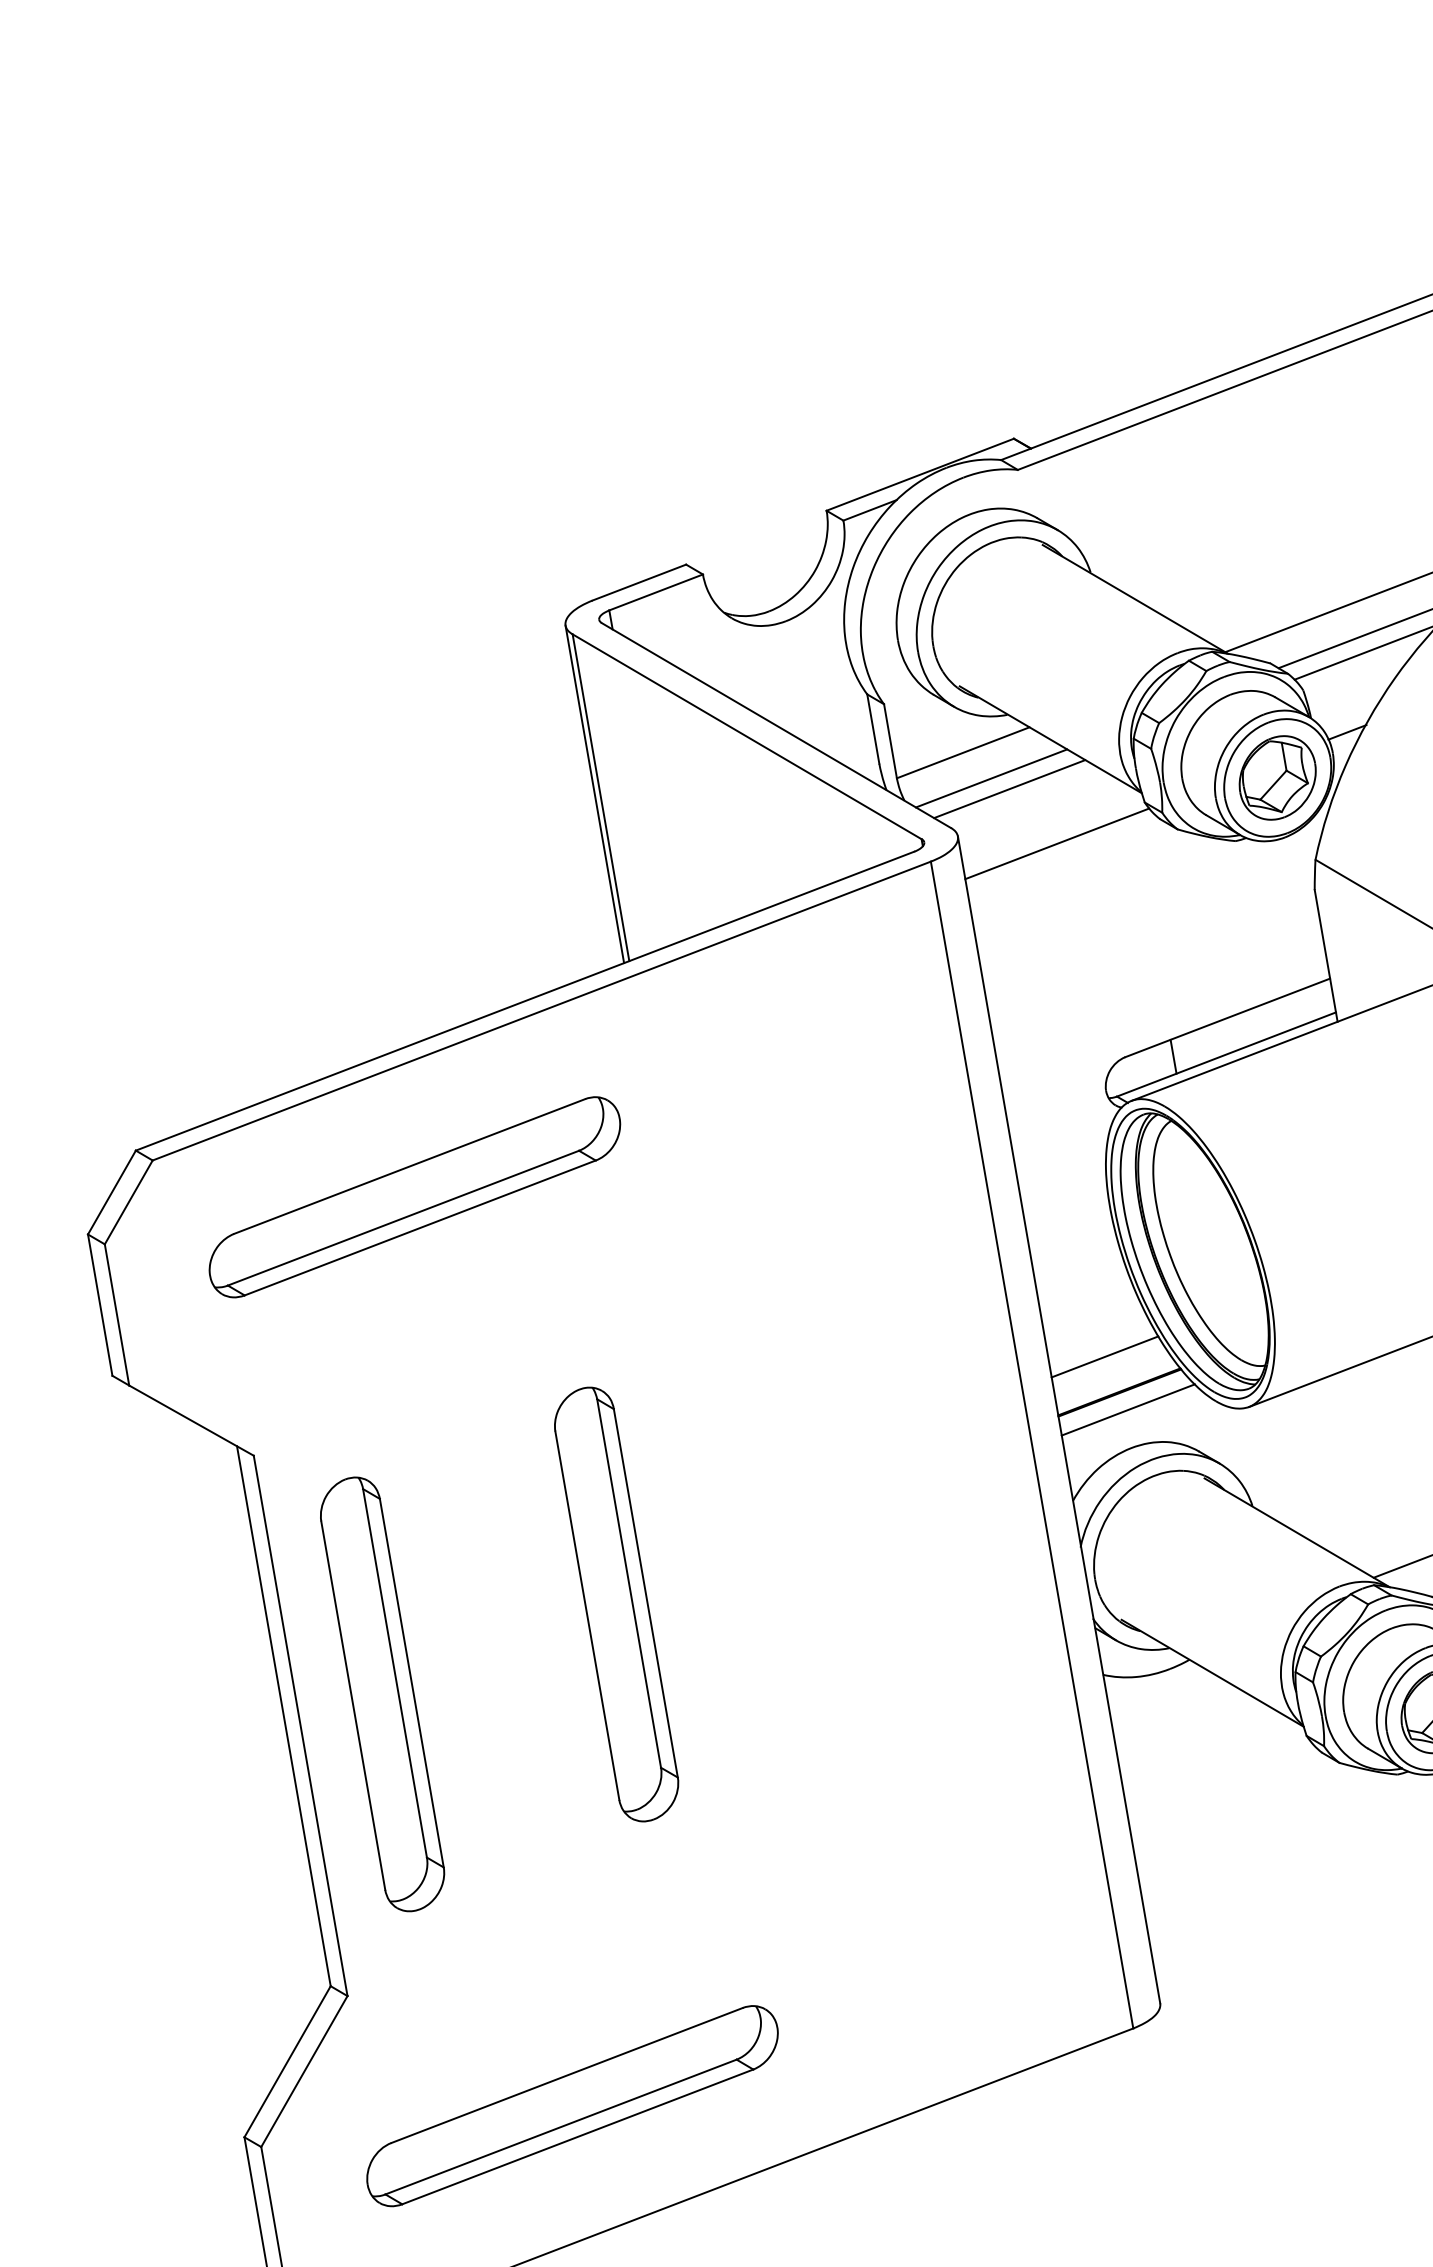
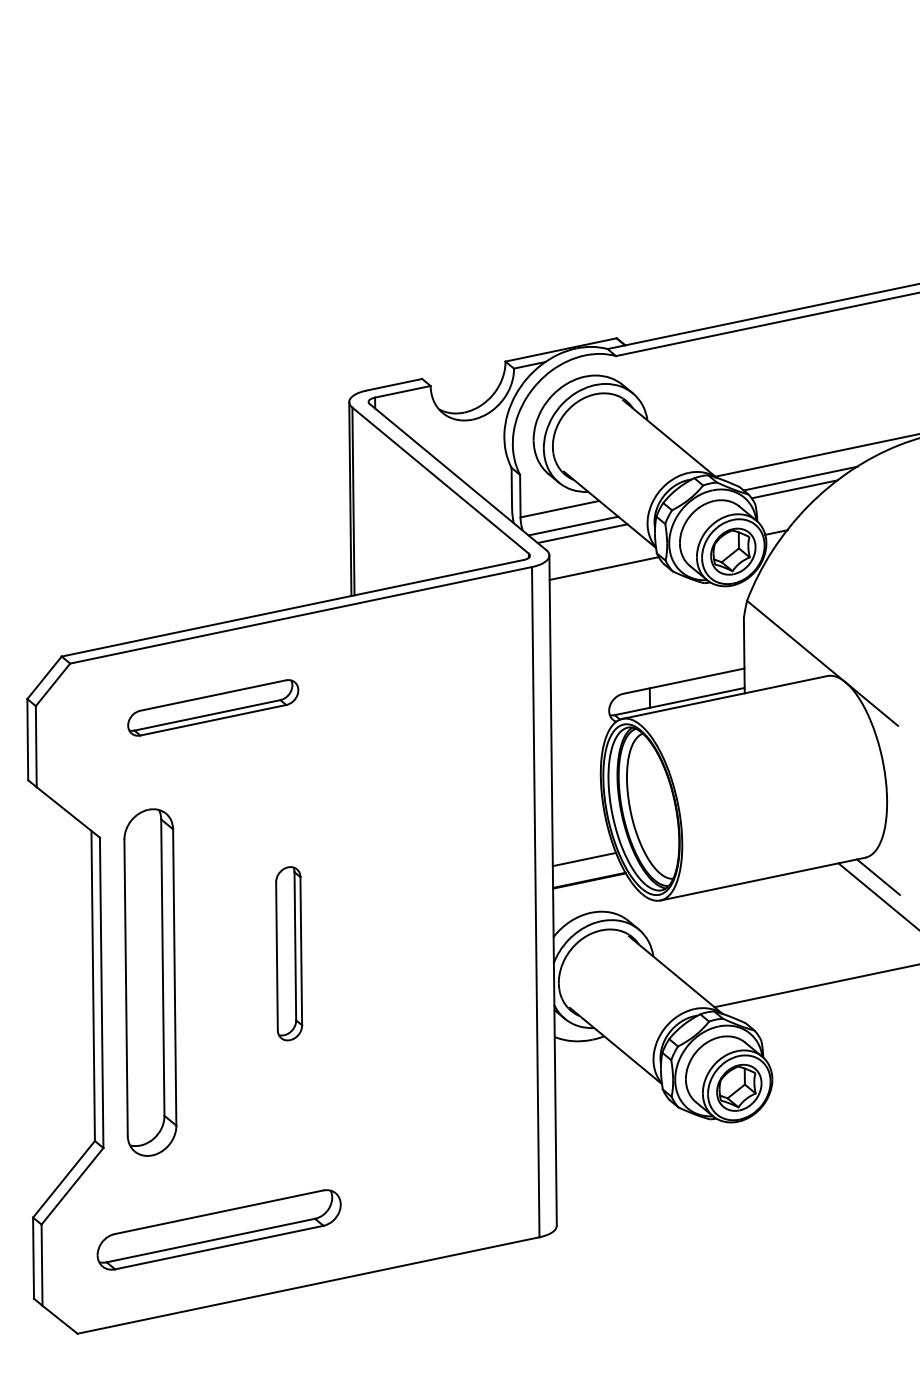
part: (413, 1196) -> (212, 707), size x0.7
line: (1127, 1408) -> (592, 890), removed
part: (615, 1604) -> (288, 953), size x0.7
part: (381, 1694) -> (149, 982), size x1.4

